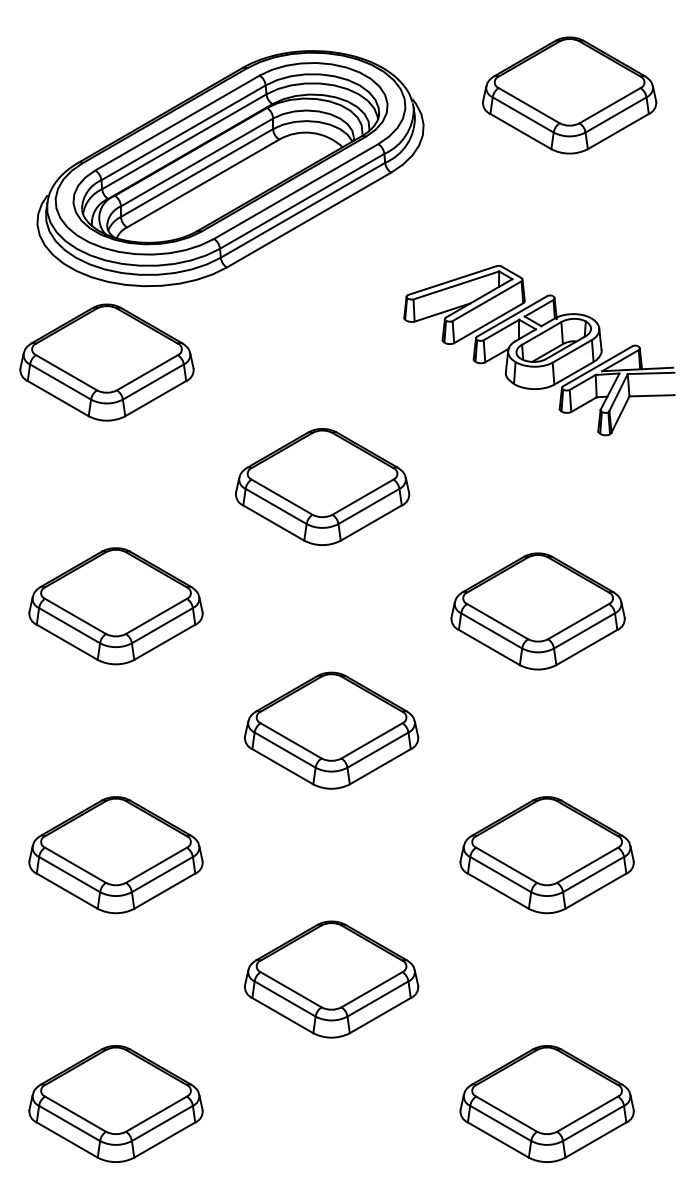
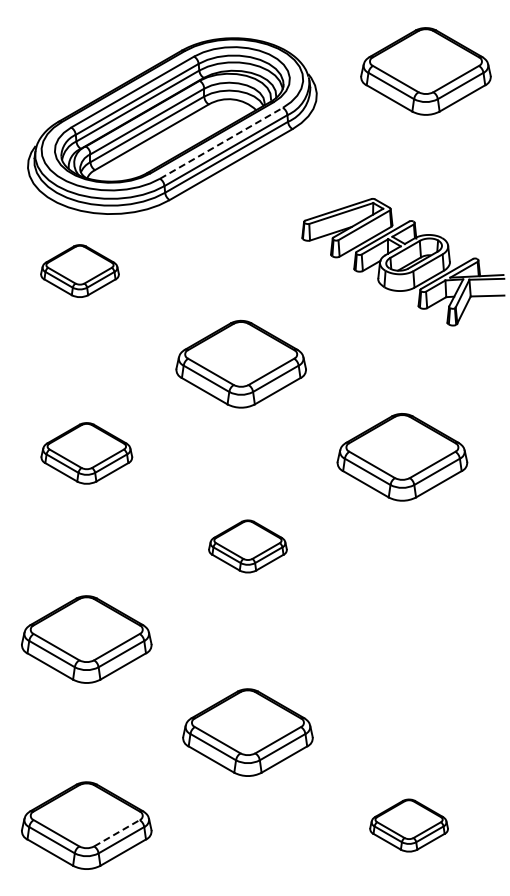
line: (296, 191) -> (221, 143), solid -> dashed
part: (106, 361) -> (79, 270), size x0.6
part: (115, 606) -> (86, 453), size x0.7
part: (330, 730) -> (247, 546), size x0.6
part: (546, 855) -> (408, 639), removed
part: (546, 1103) -> (408, 825), size x0.6
line: (157, 1114) -> (117, 833), solid -> dashed

